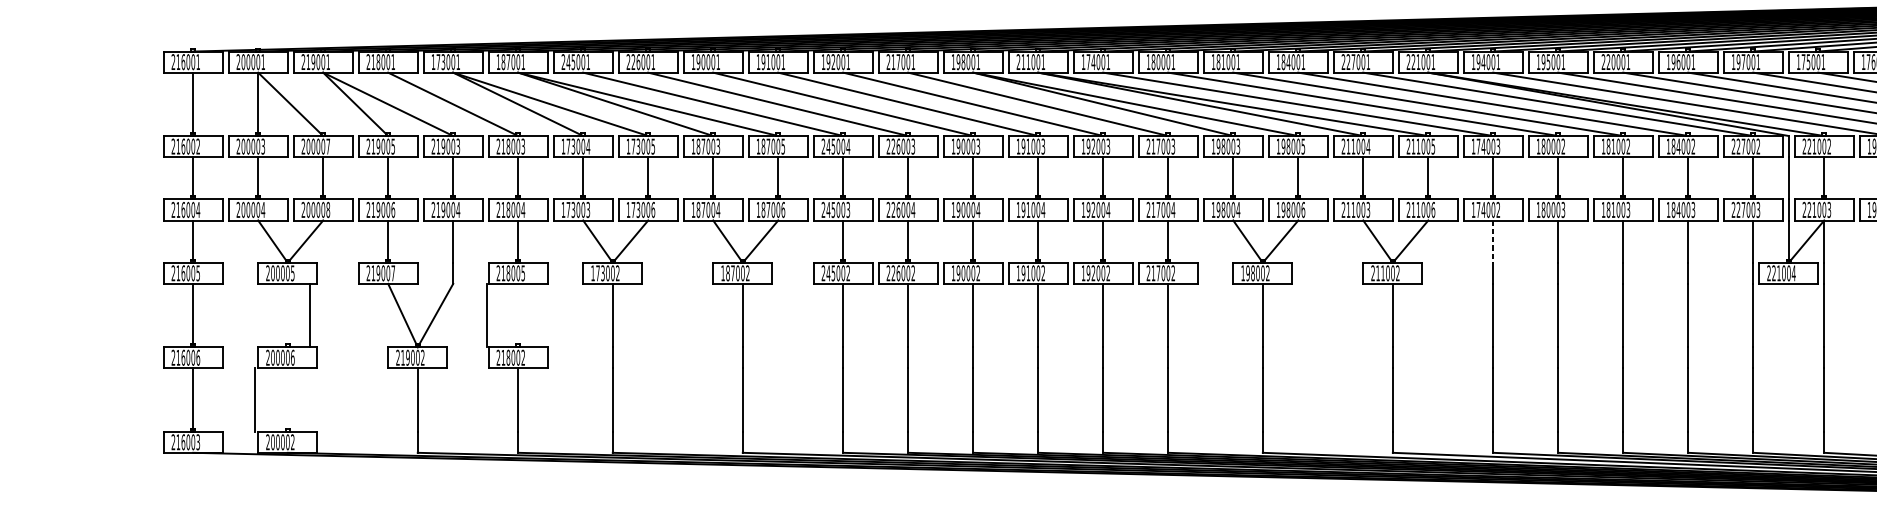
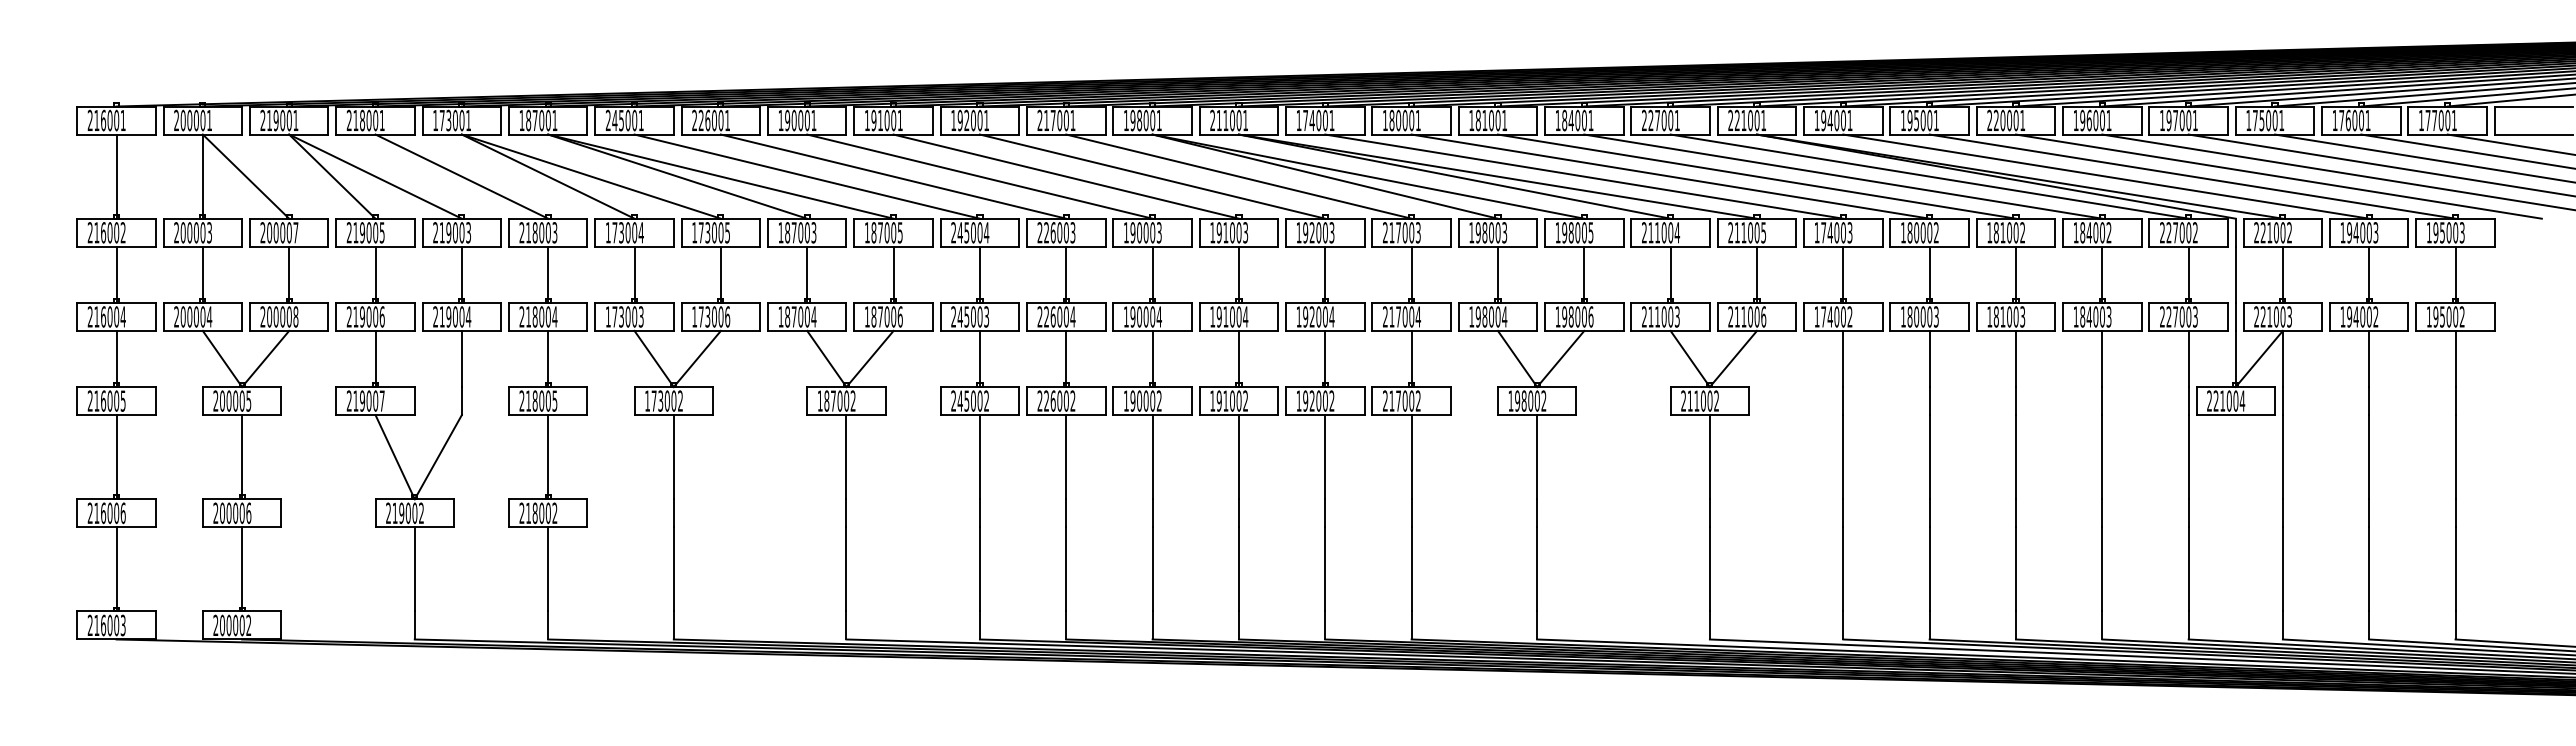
line: (1493, 242) -> (1843, 359), dashed -> solid
line: (309, 315) -> (242, 457), moved
line: (486, 315) -> (548, 457), moved
line: (255, 400) -> (242, 569), moved

